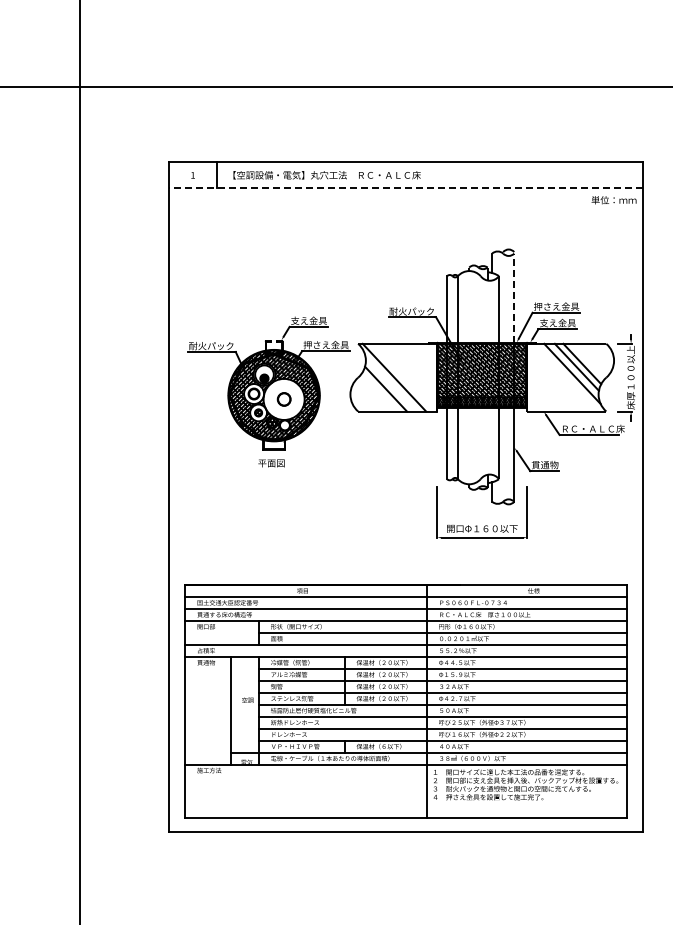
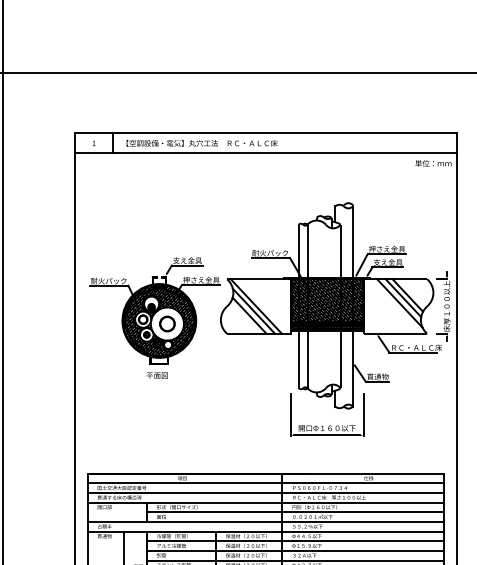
line: (405, 187) -> (265, 153), dashed -> solid
line: (514, 298) -> (353, 242), dashed -> solid
line: (391, 383) -> (253, 311), added
circle: (284, 399) -> (167, 324), size x1.43

